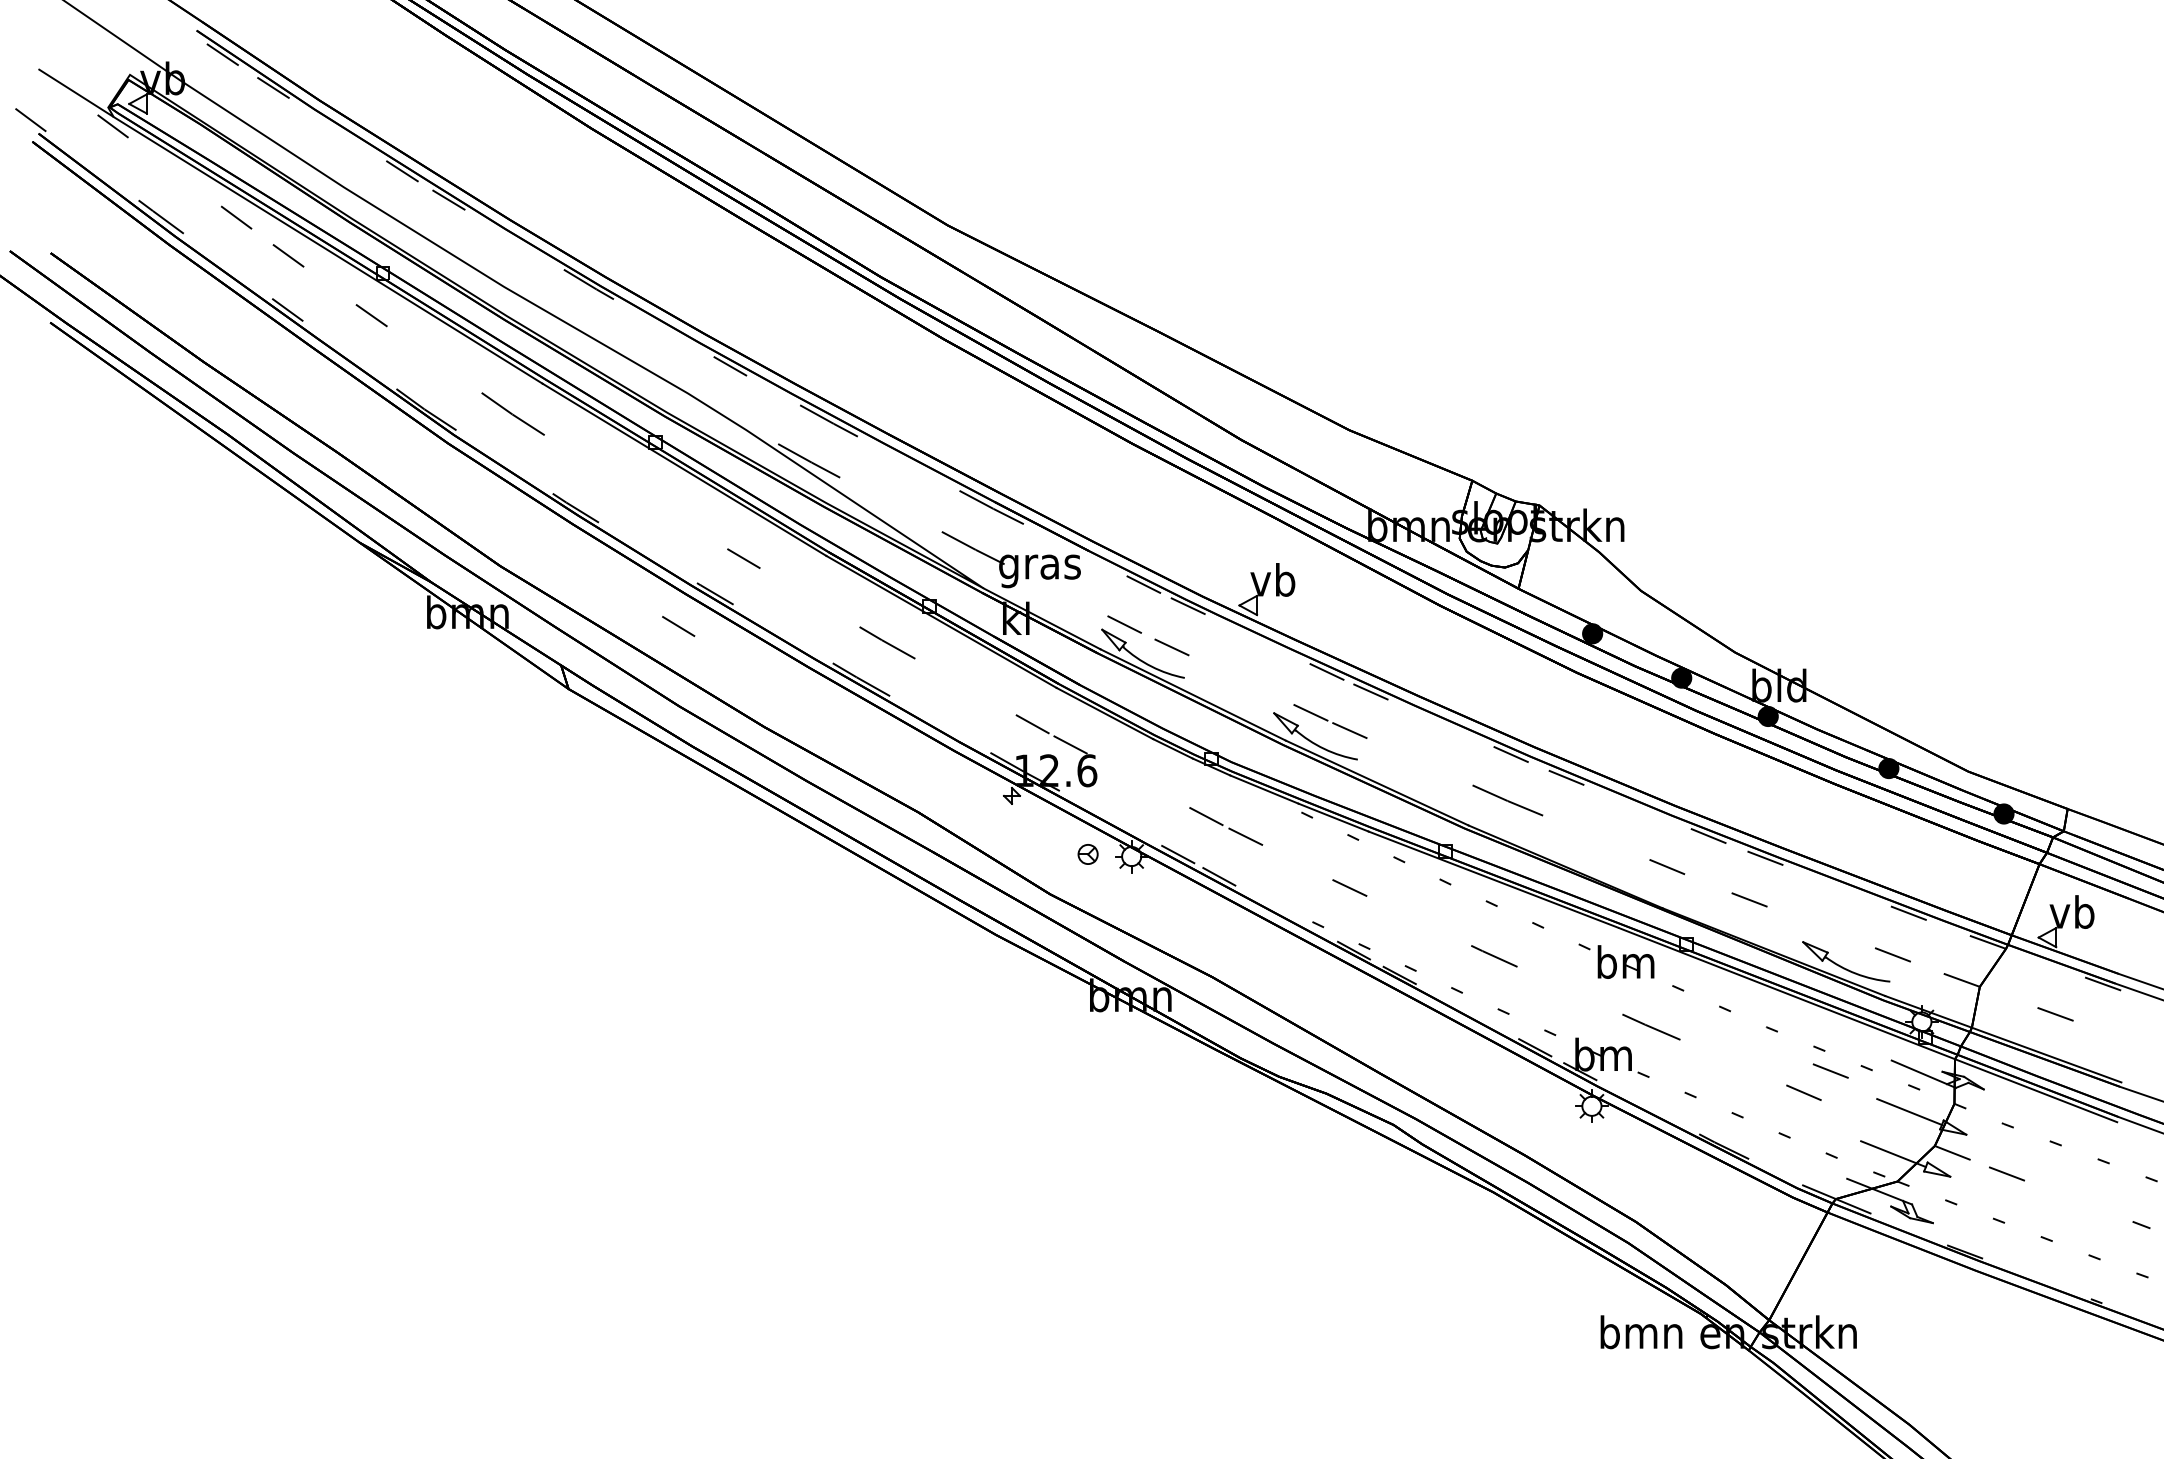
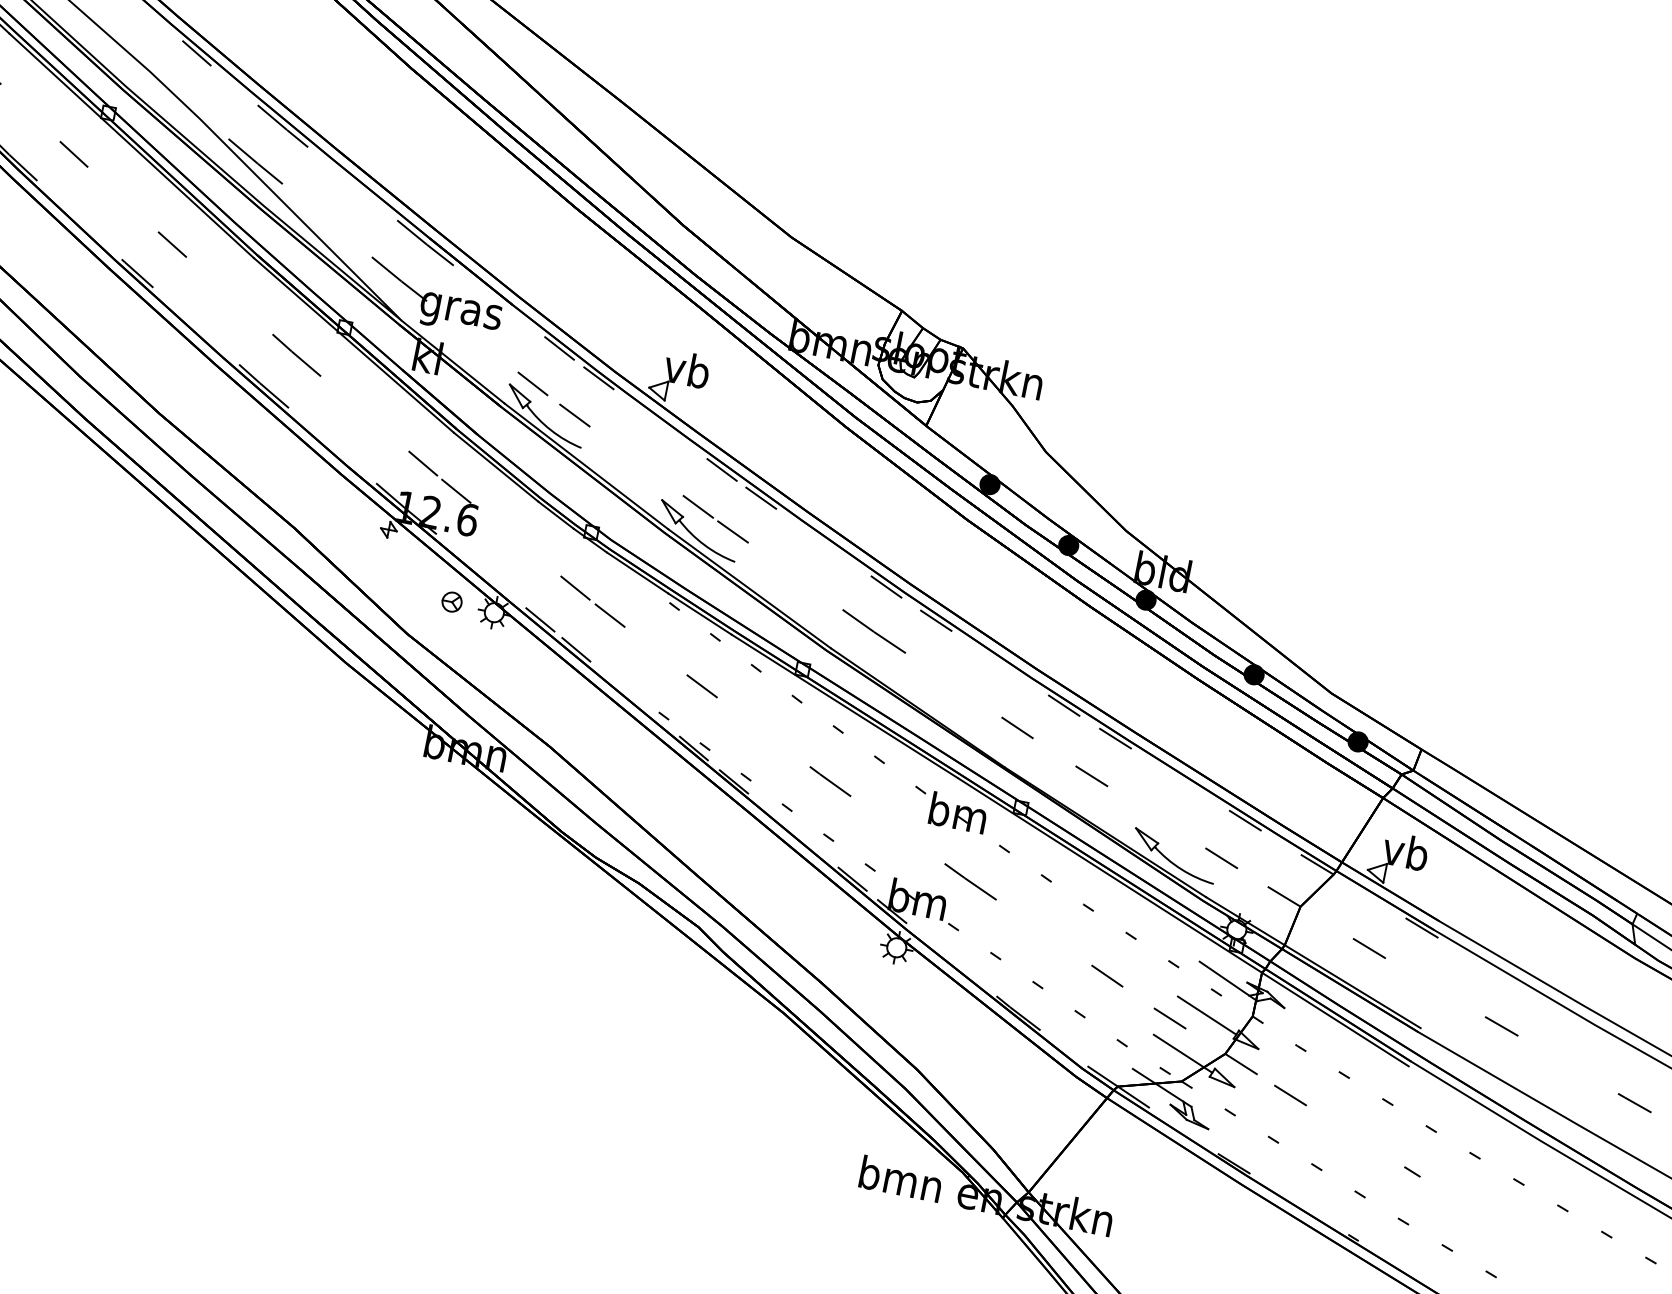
line: (678, 626) -> (73, 154), moved
line: (1830, 1070) -> (1169, 1017), moved

